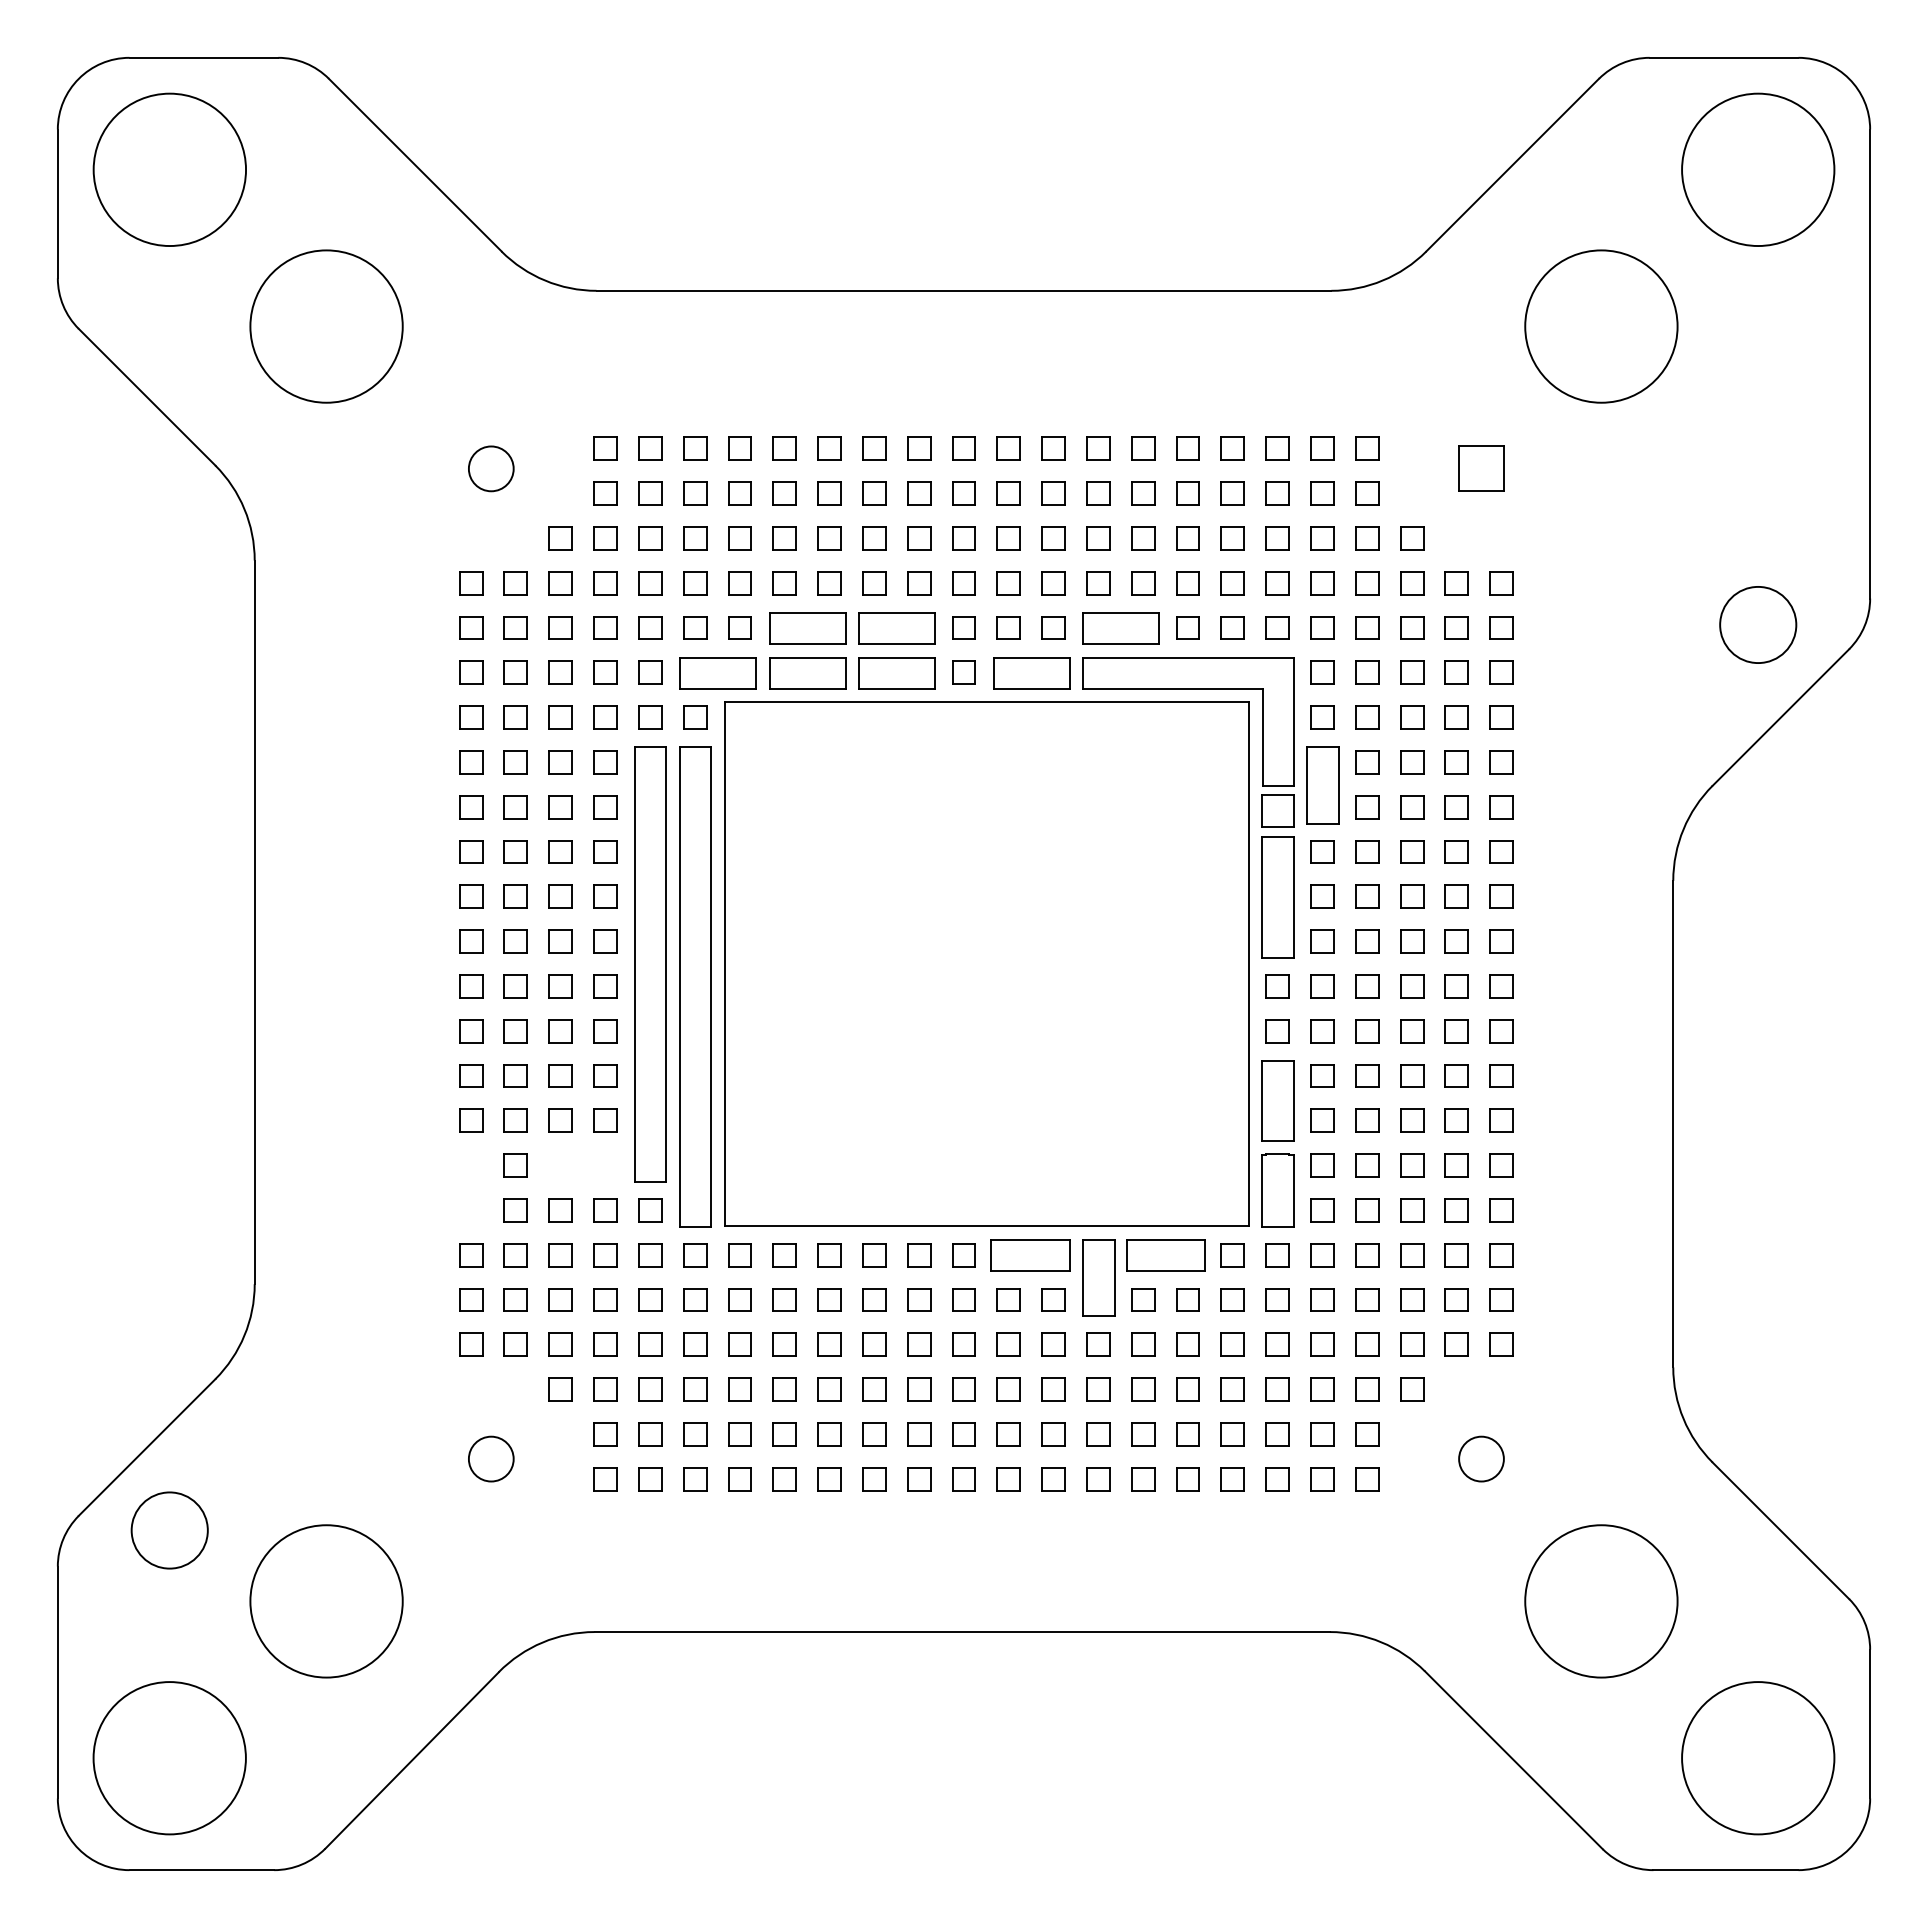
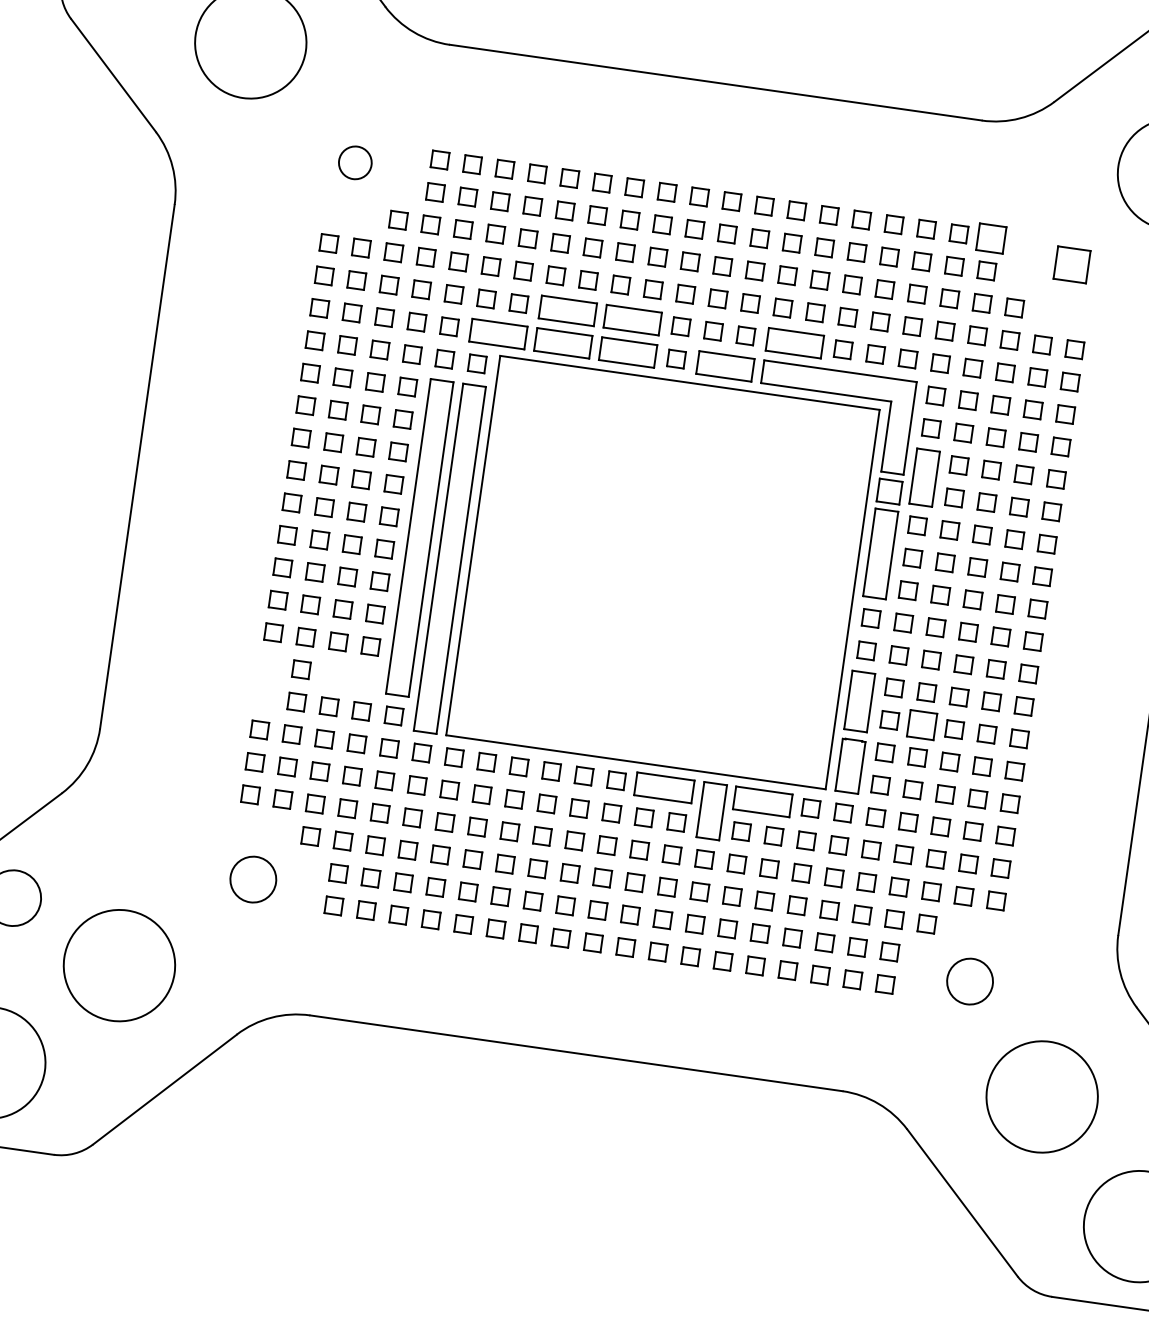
part: (1367, 448) -> (991, 238), size x1.6
part: (1367, 1120) -> (922, 724), size x1.6
circle: (490, 1458) -> (252, 879), size x1.4
circle: (1481, 1458) -> (970, 981), size x1.4

